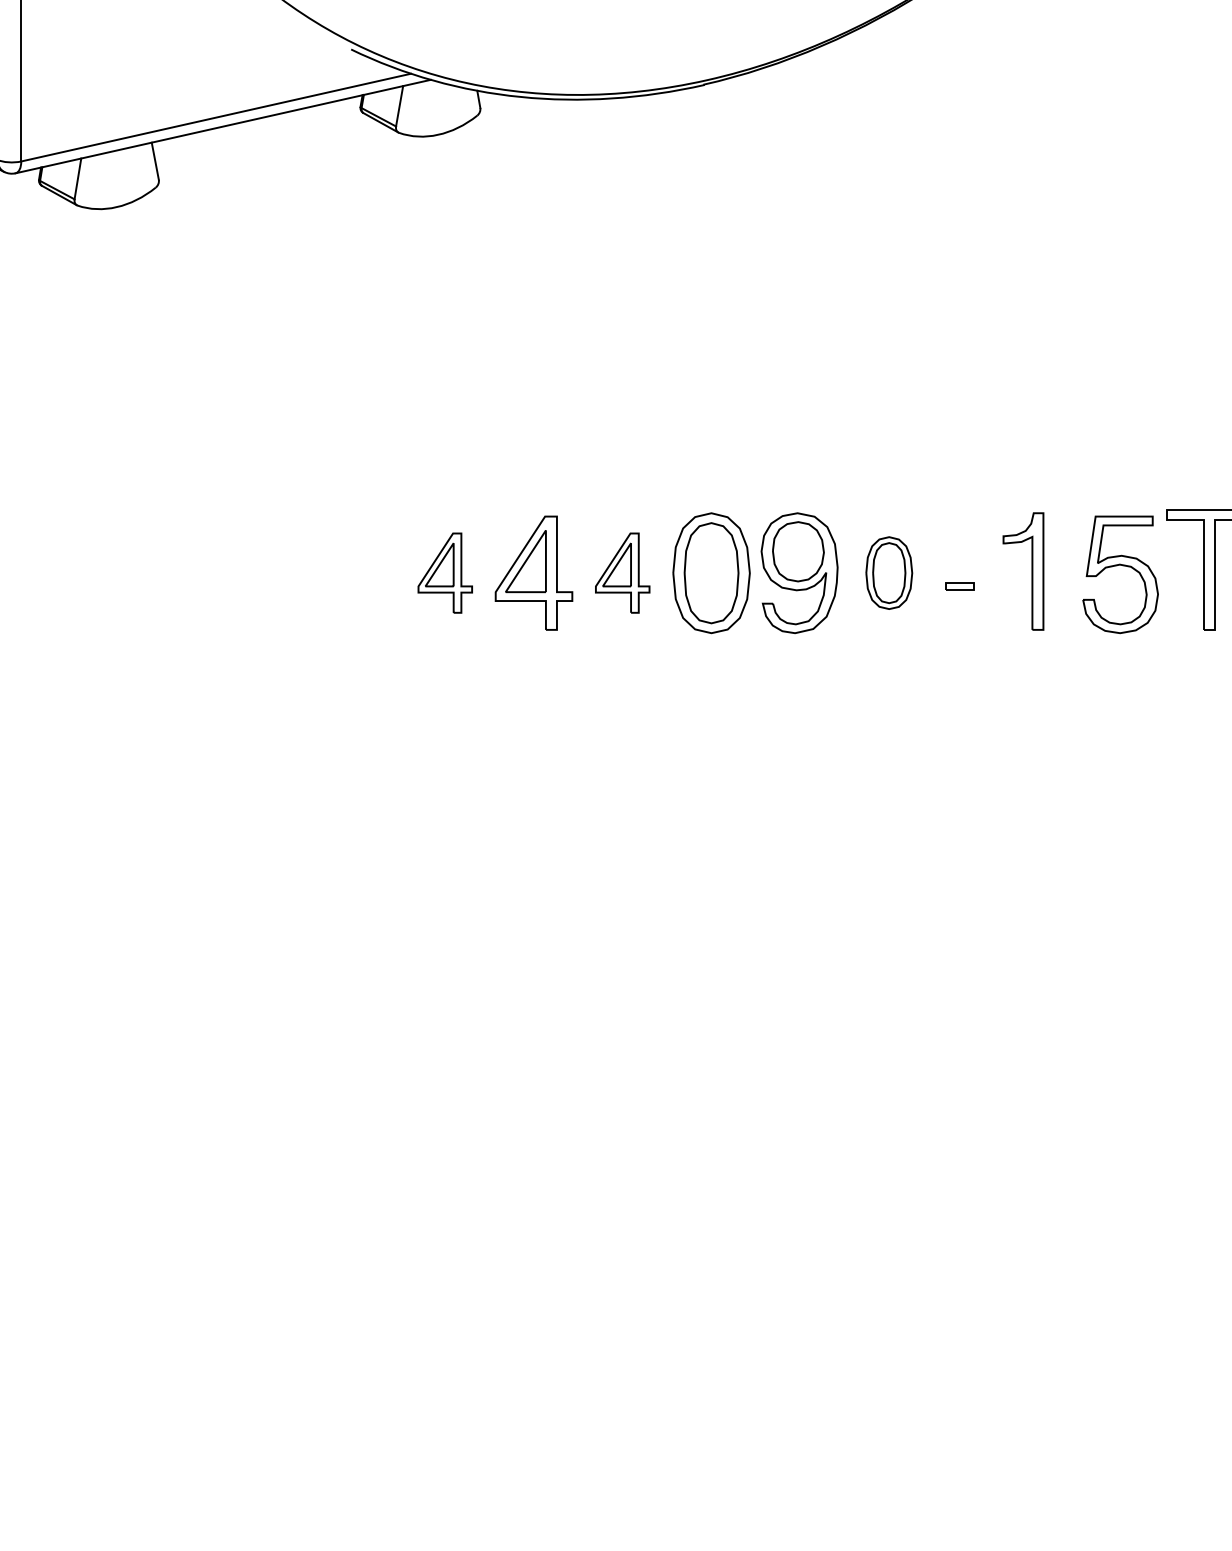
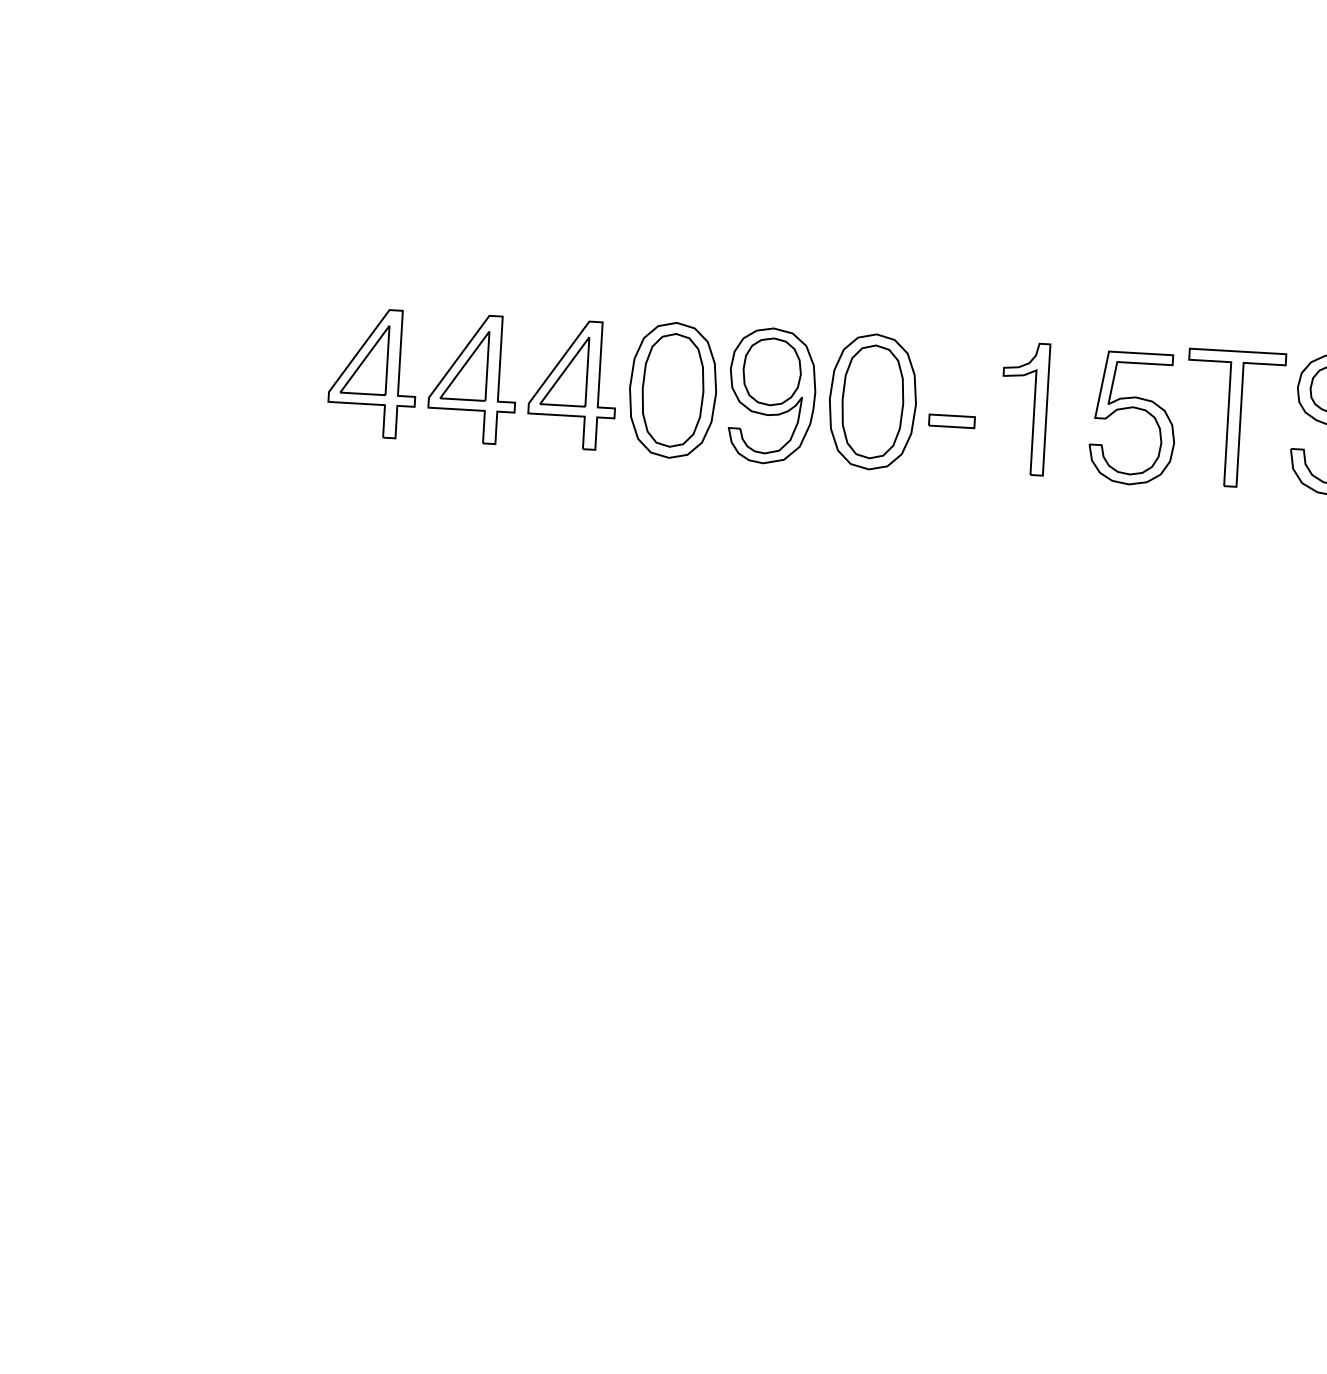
part: (445, 572) -> (373, 372), size x1.43
part: (622, 572) -> (572, 383), size x1.43
part: (889, 572) -> (873, 401), size x1.67
part: (959, 585) -> (951, 420), size x1.43

